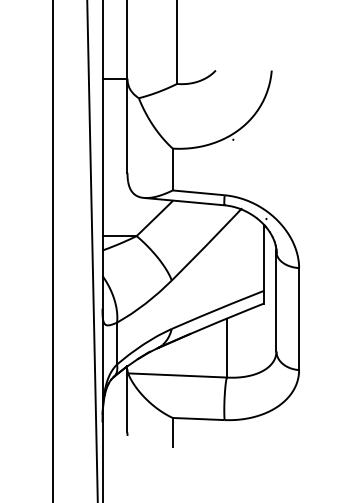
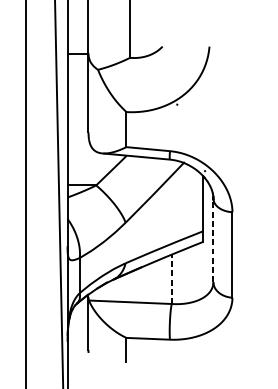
line: (276, 301) -> (213, 240), solid -> dashed
line: (226, 347) -> (171, 278), solid -> dashed

